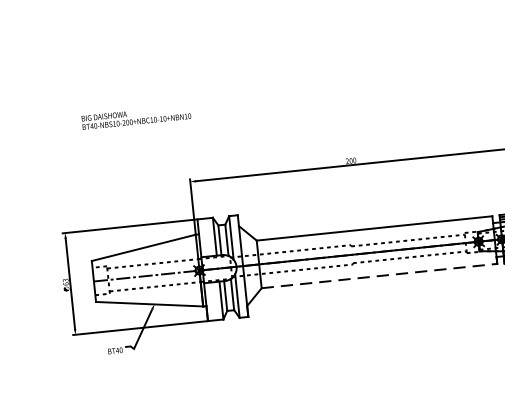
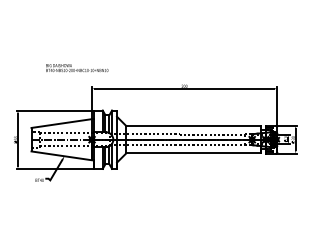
text: (136, 116) -> (77, 67), moved
line: (378, 276) -> (193, 153), dashed -> solid

